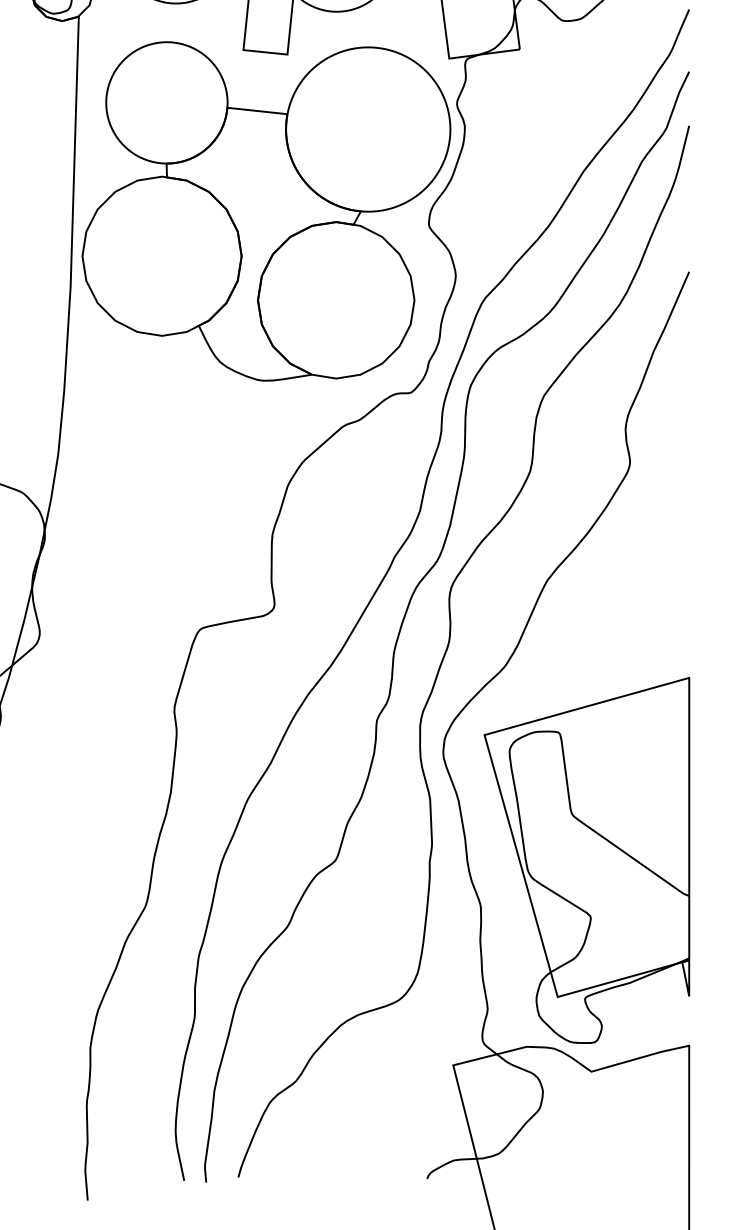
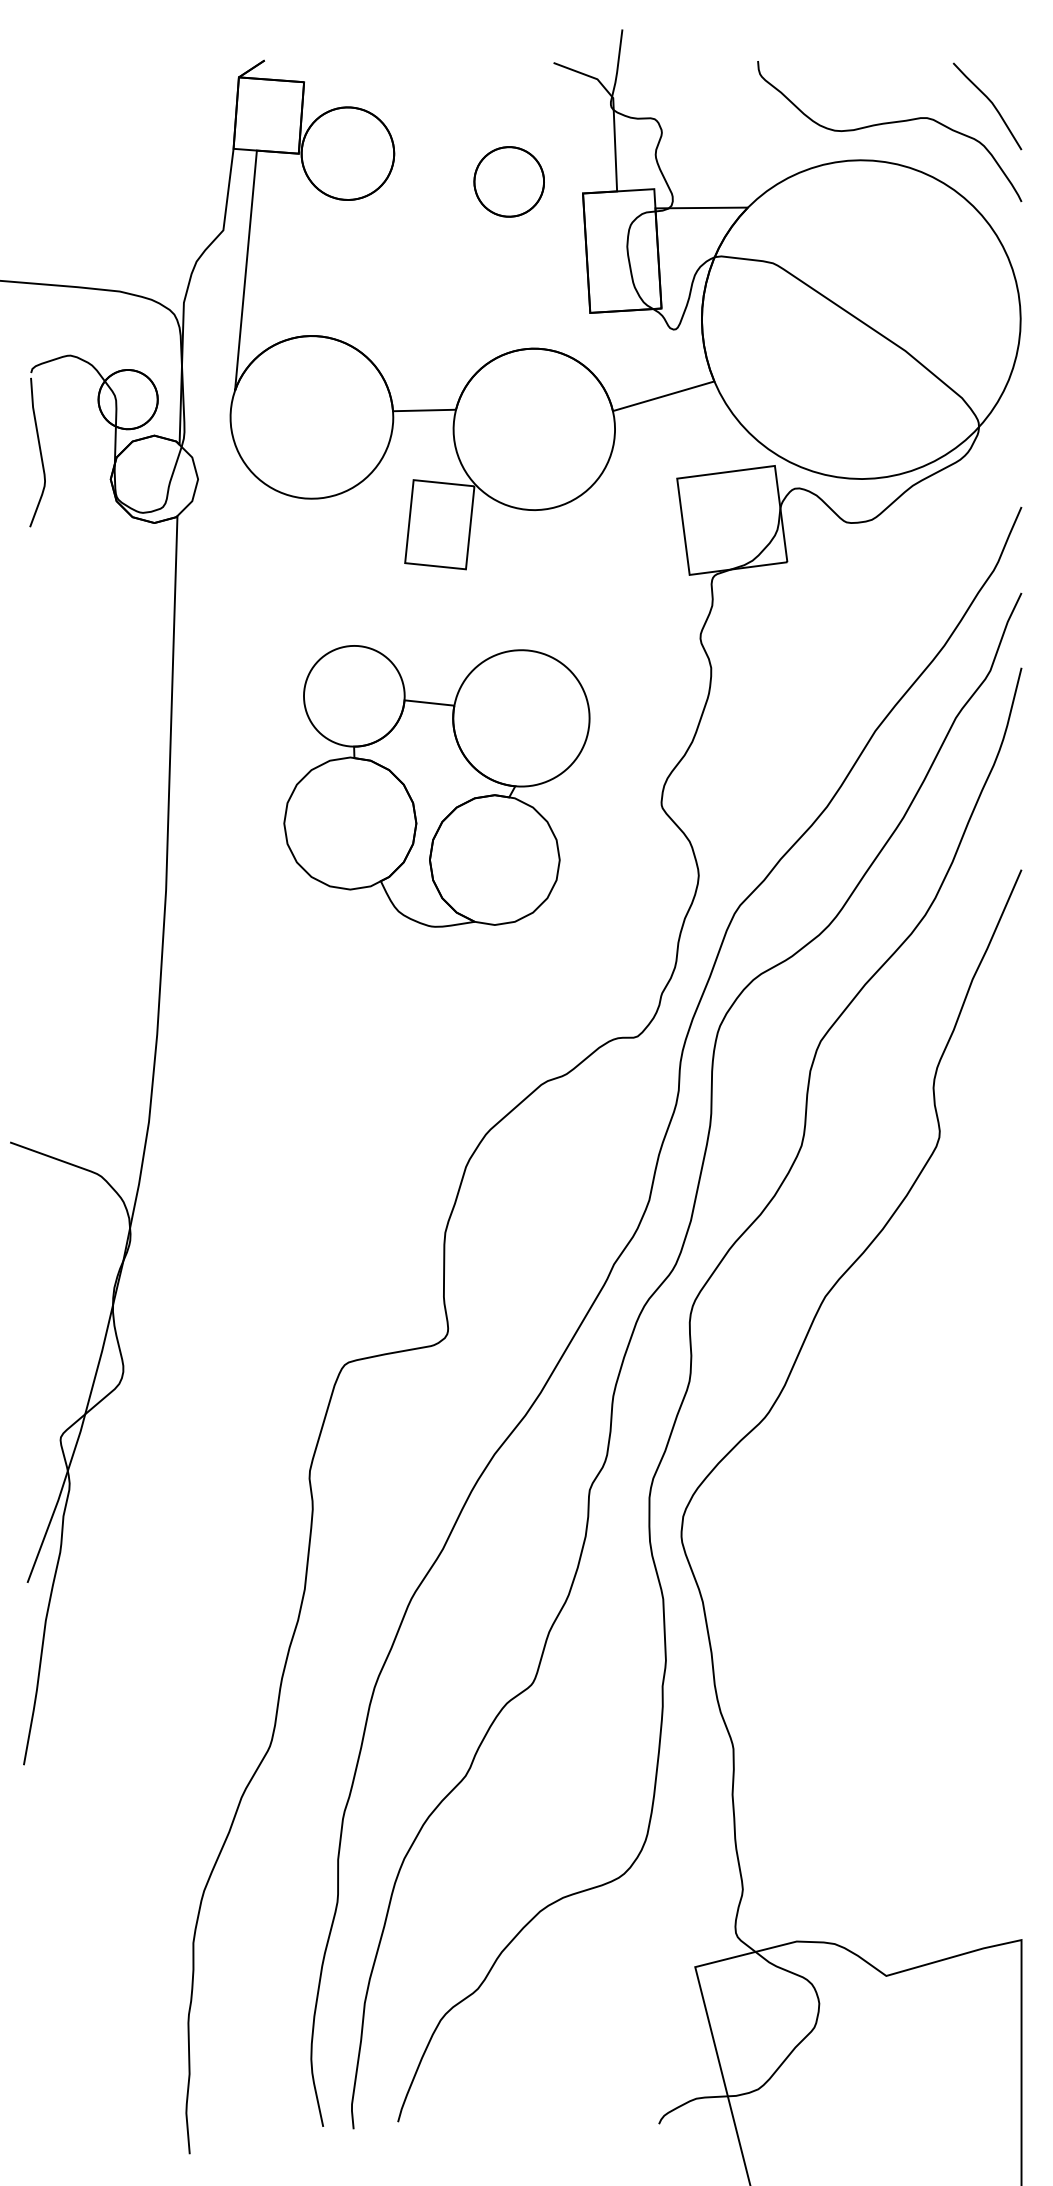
part: (266, 211) -> (436, 786), size x0.6
part: (586, 860) -> (879, 1683), removed

